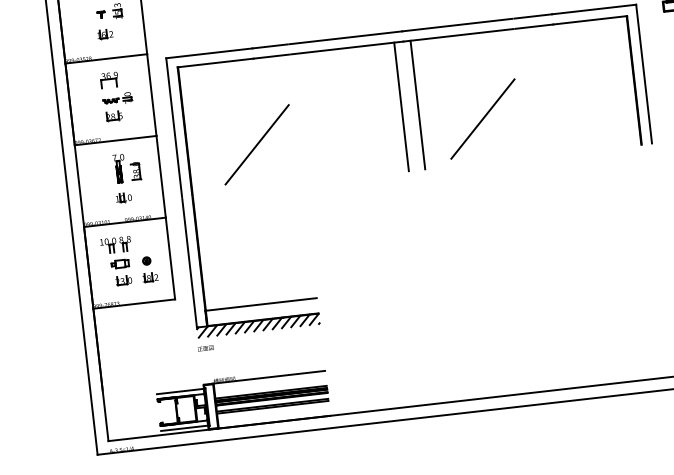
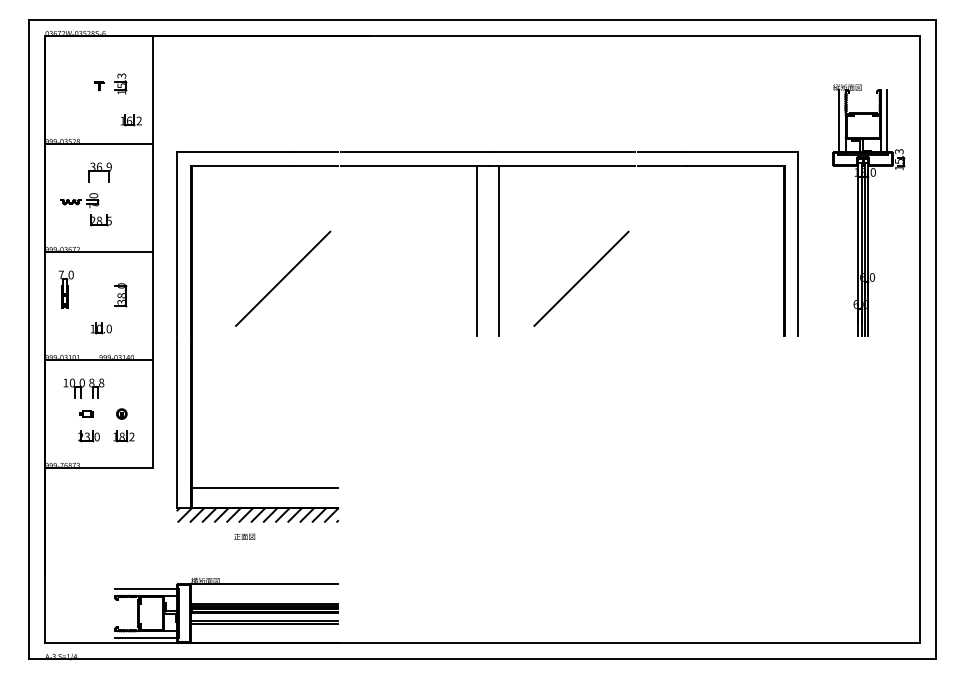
part: (104, 34) -> (130, 120), moved
part: (117, 99) -> (79, 200), moved
part: (119, 168) -> (65, 289), moved
part: (119, 263) -> (86, 413), size x0.6
text: (205, 348) -> (244, 536), moved

